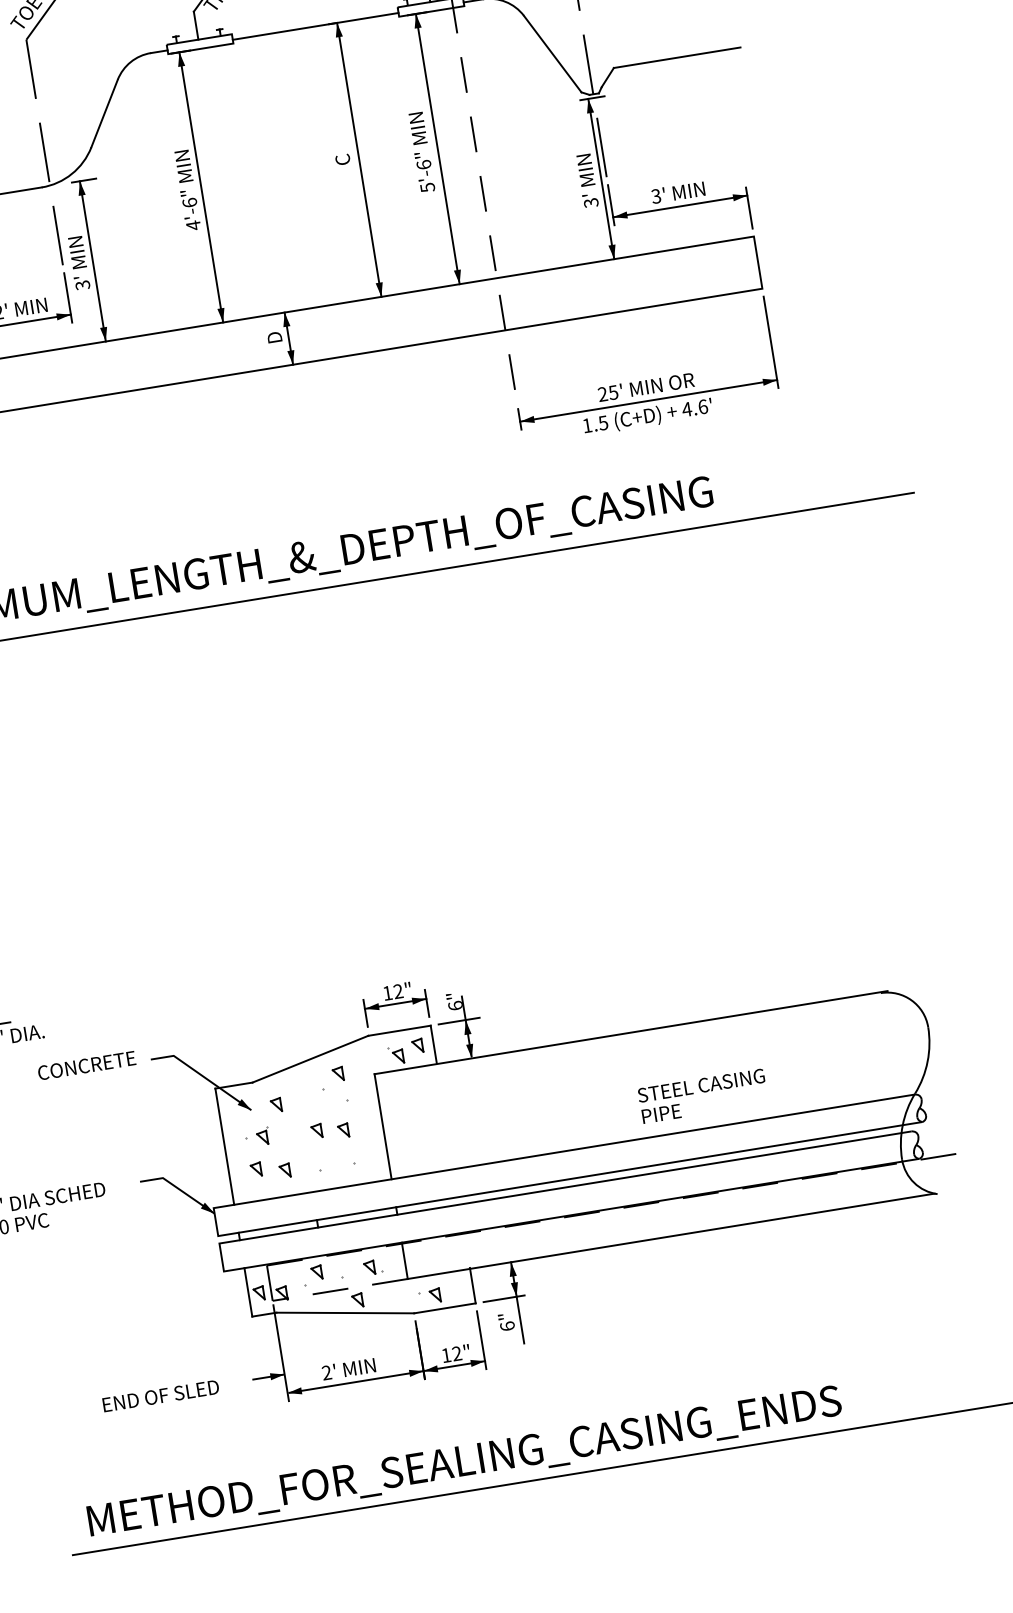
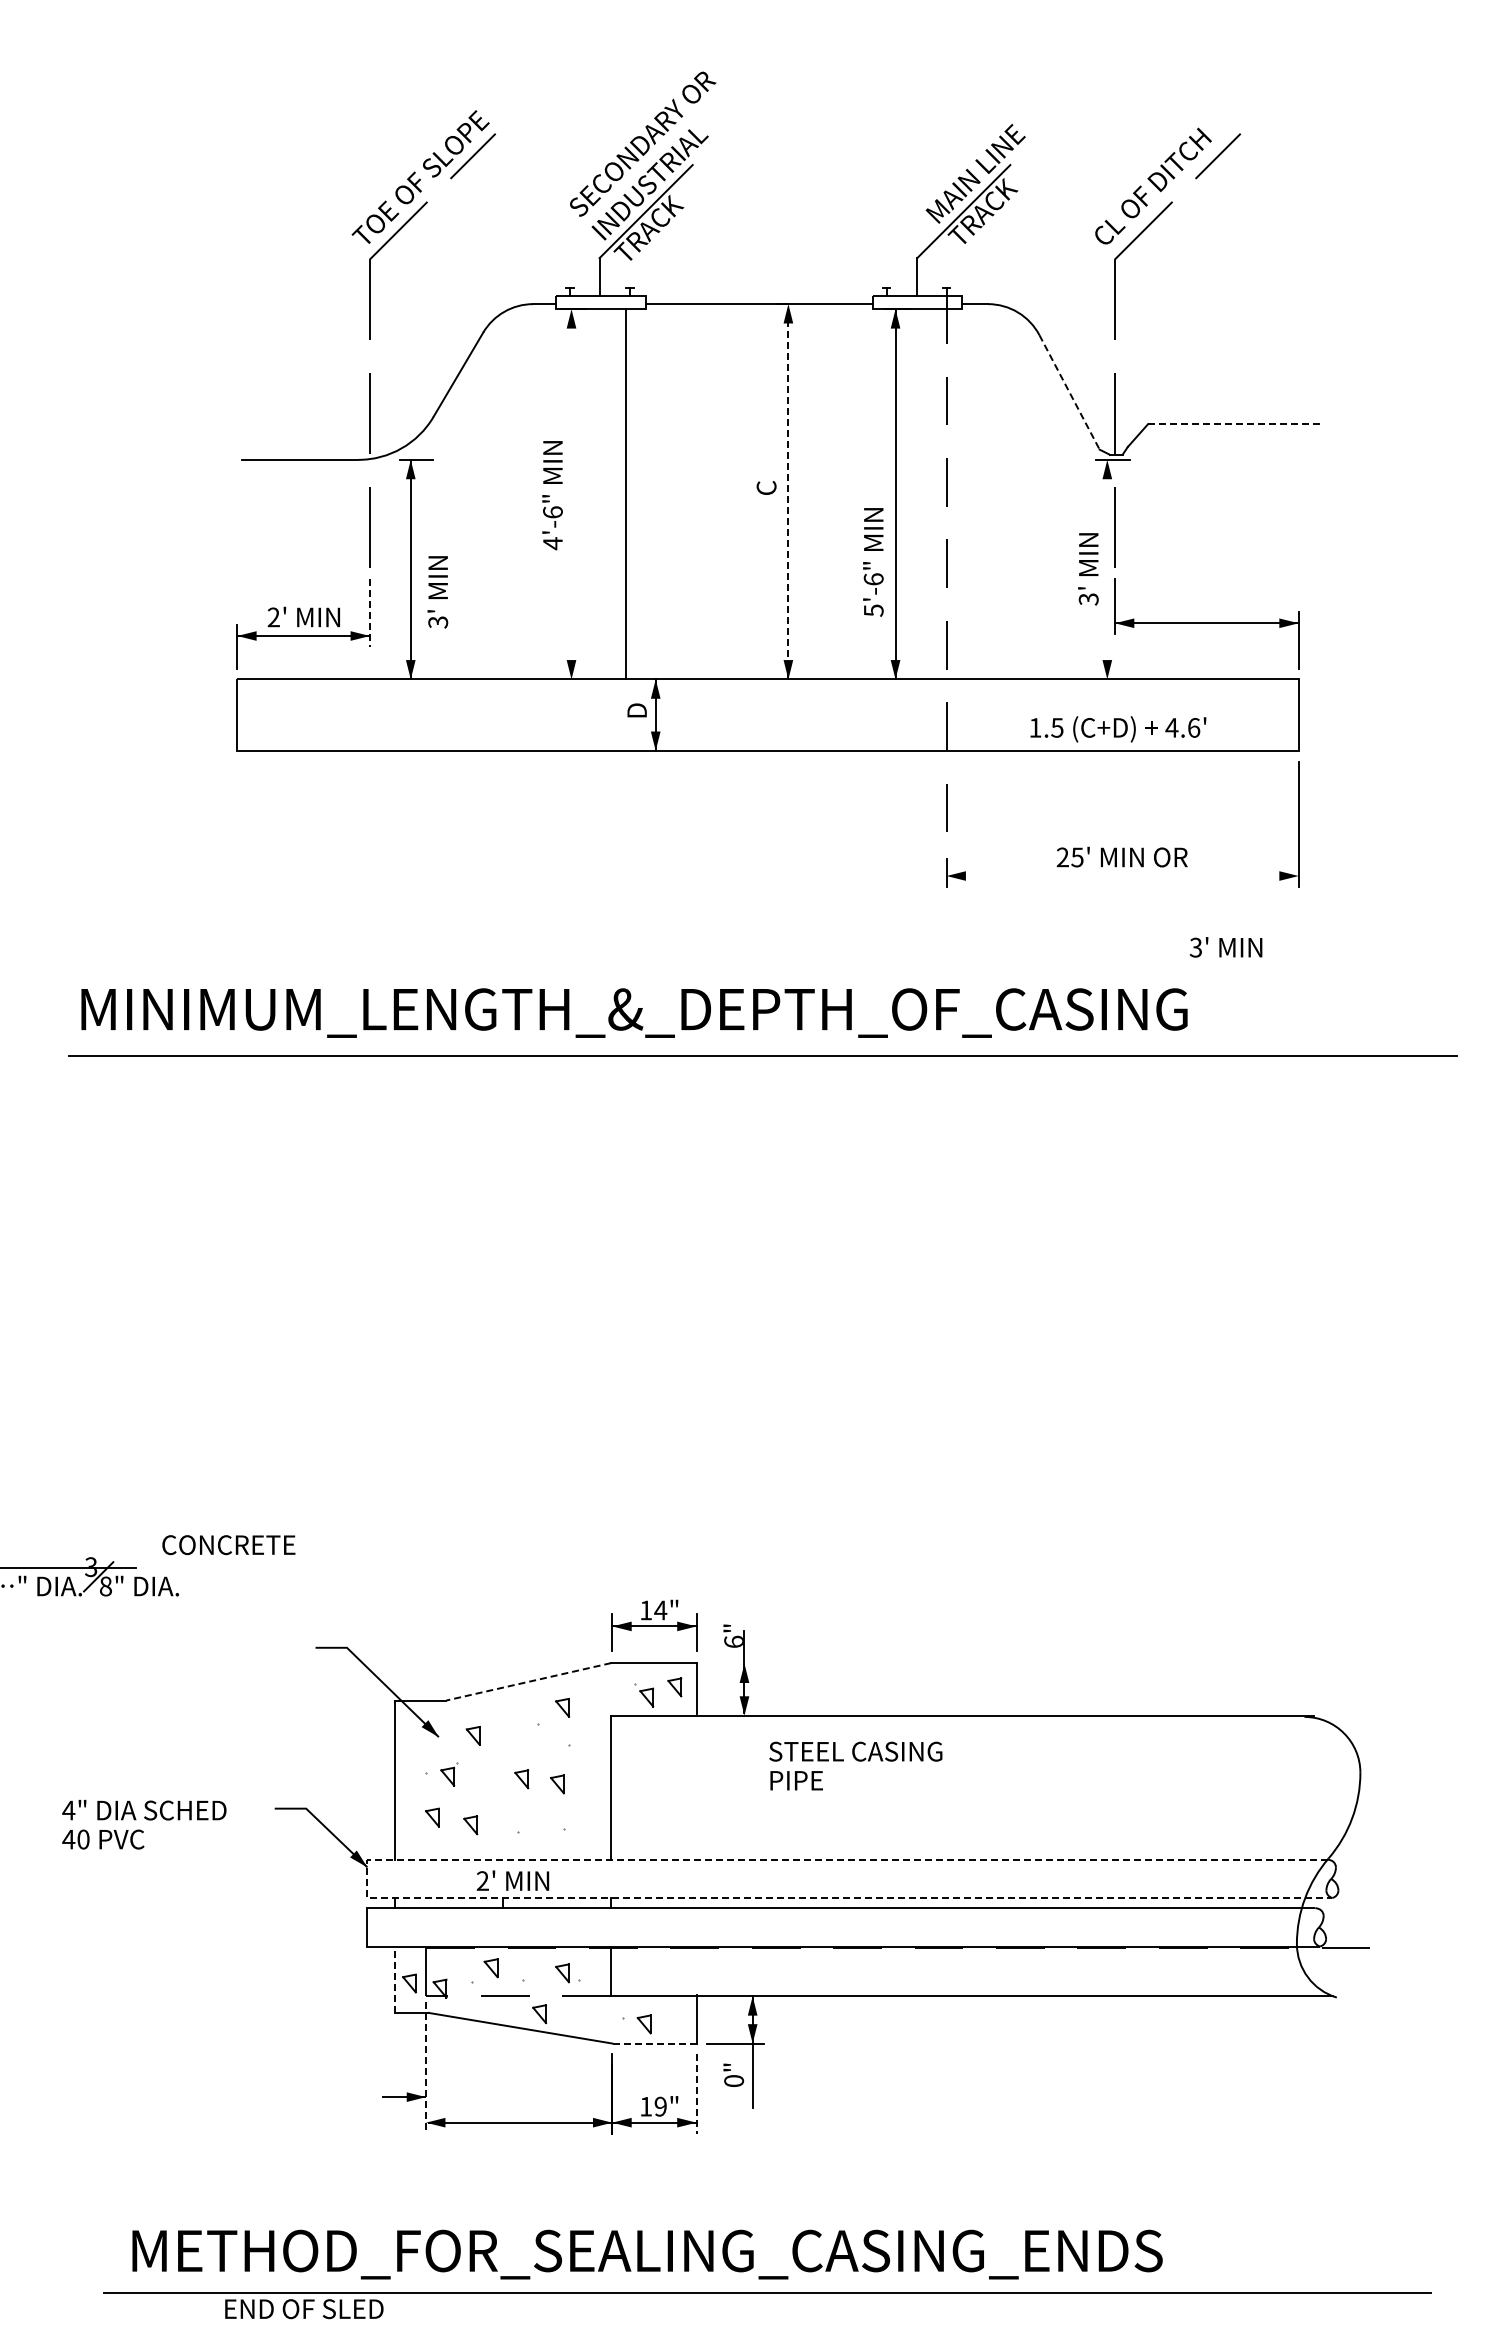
line: (552, 54) -> (1069, 392), solid -> dashed
line: (676, 58) -> (1234, 424), solid -> dashed
text: (421, 152) -> (873, 562), moved
line: (359, 159) -> (788, 491), solid -> dashed
line: (601, 178) -> (1107, 569), removed
line: (201, 187) -> (625, 494), moved
text: (678, 192) -> (1226, 947), moved
text: (78, 263) -> (437, 592), moved
line: (67, 298) -> (369, 613), solid -> dashed
line: (648, 401) -> (1122, 876), removed
text: (648, 417) -> (1118, 729), moved
text: (398, 991) -> (660, 1610), 12" -> 14"
line: (459, 1021) -> (735, 1663), removed
line: (310, 1059) -> (528, 1681), solid -> dashed
text: (86, 1066) -> (228, 1545), moved
text: (702, 1095) -> (855, 1765), moved
line: (216, 1224) -> (367, 1881), solid -> dashed
line: (248, 1292) -> (395, 1979), solid -> dashed
line: (444, 1308) -> (653, 2043), solid -> dashed
text: (507, 1325) -> (733, 2080), 6" -> 0"
line: (481, 1340) -> (696, 2094), solid -> dashed
line: (281, 1352) -> (426, 2067), solid -> dashed
text: (456, 1353) -> (660, 2106), 12" -> 19"
text: (348, 1368) -> (512, 1880), moved
text: (161, 1396) -> (304, 2309), moved

